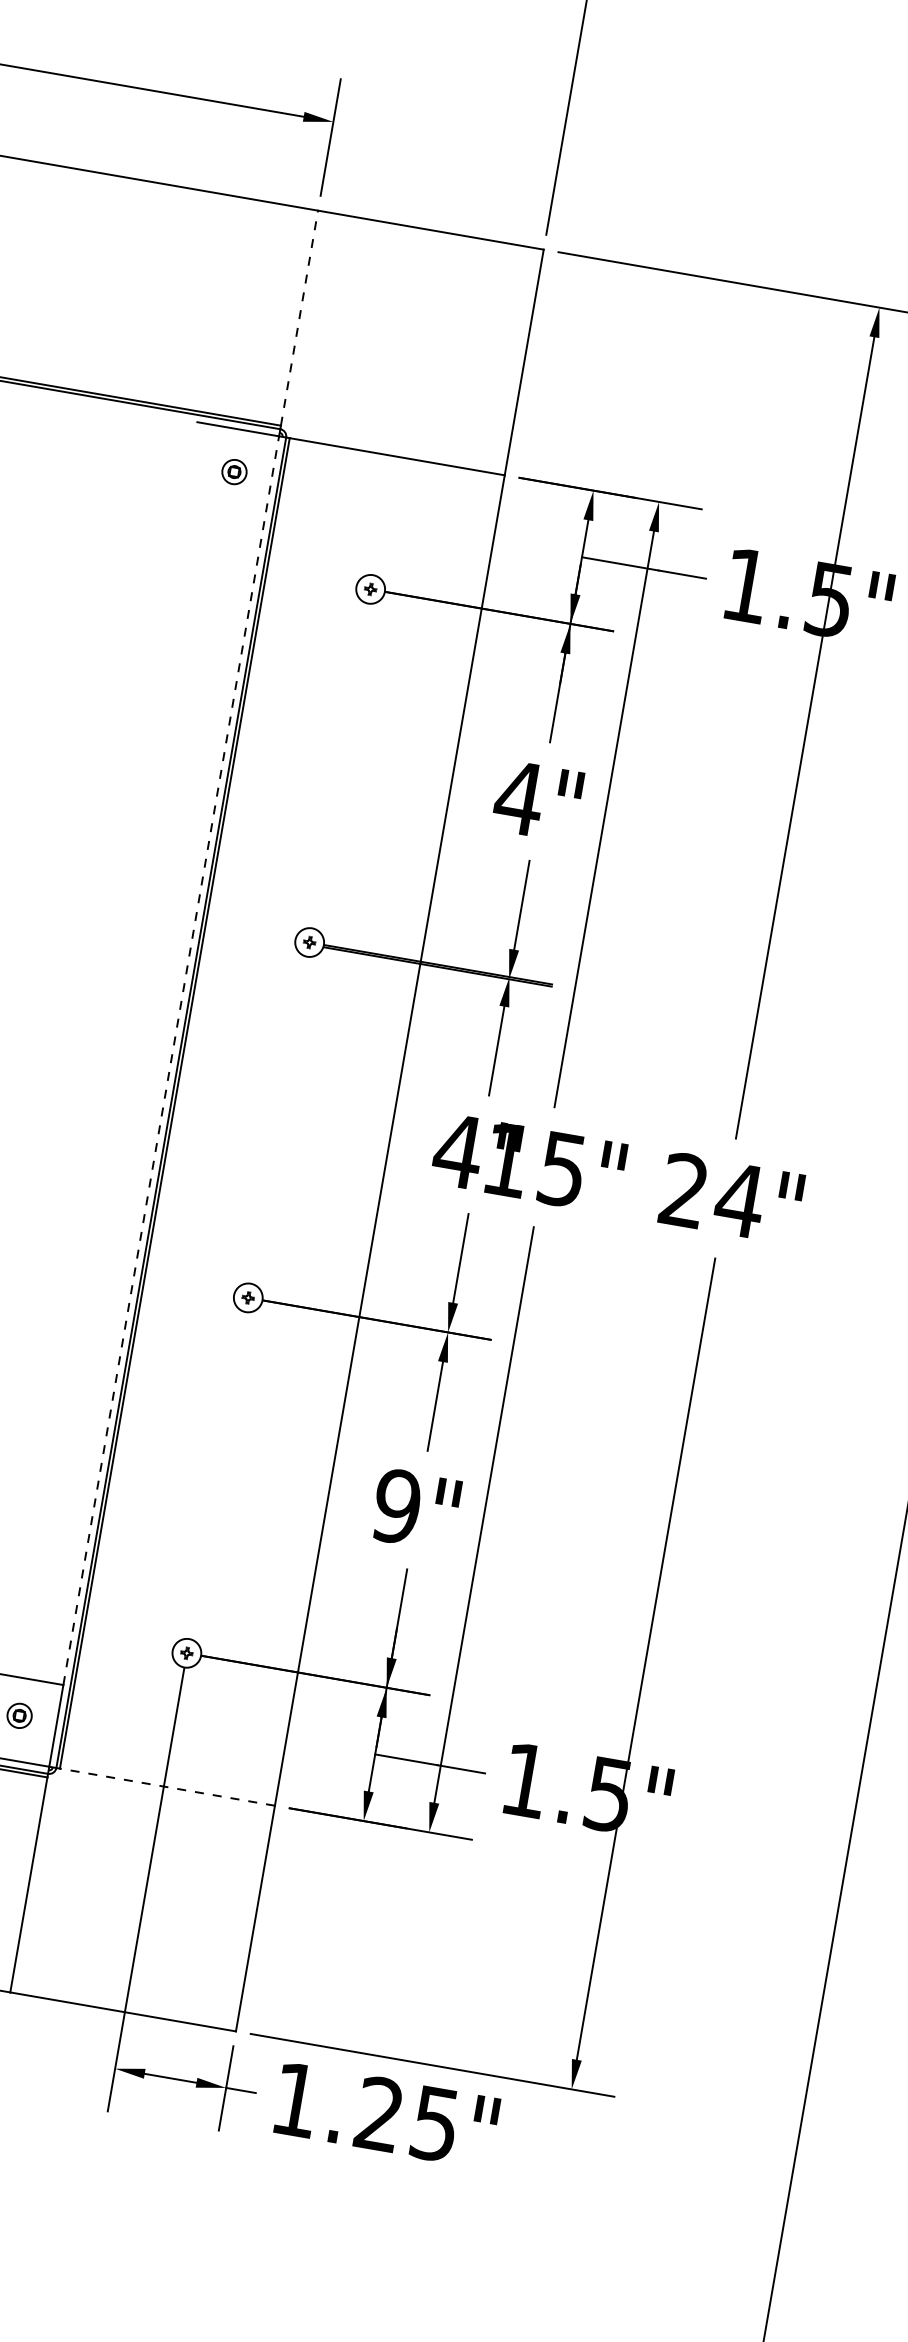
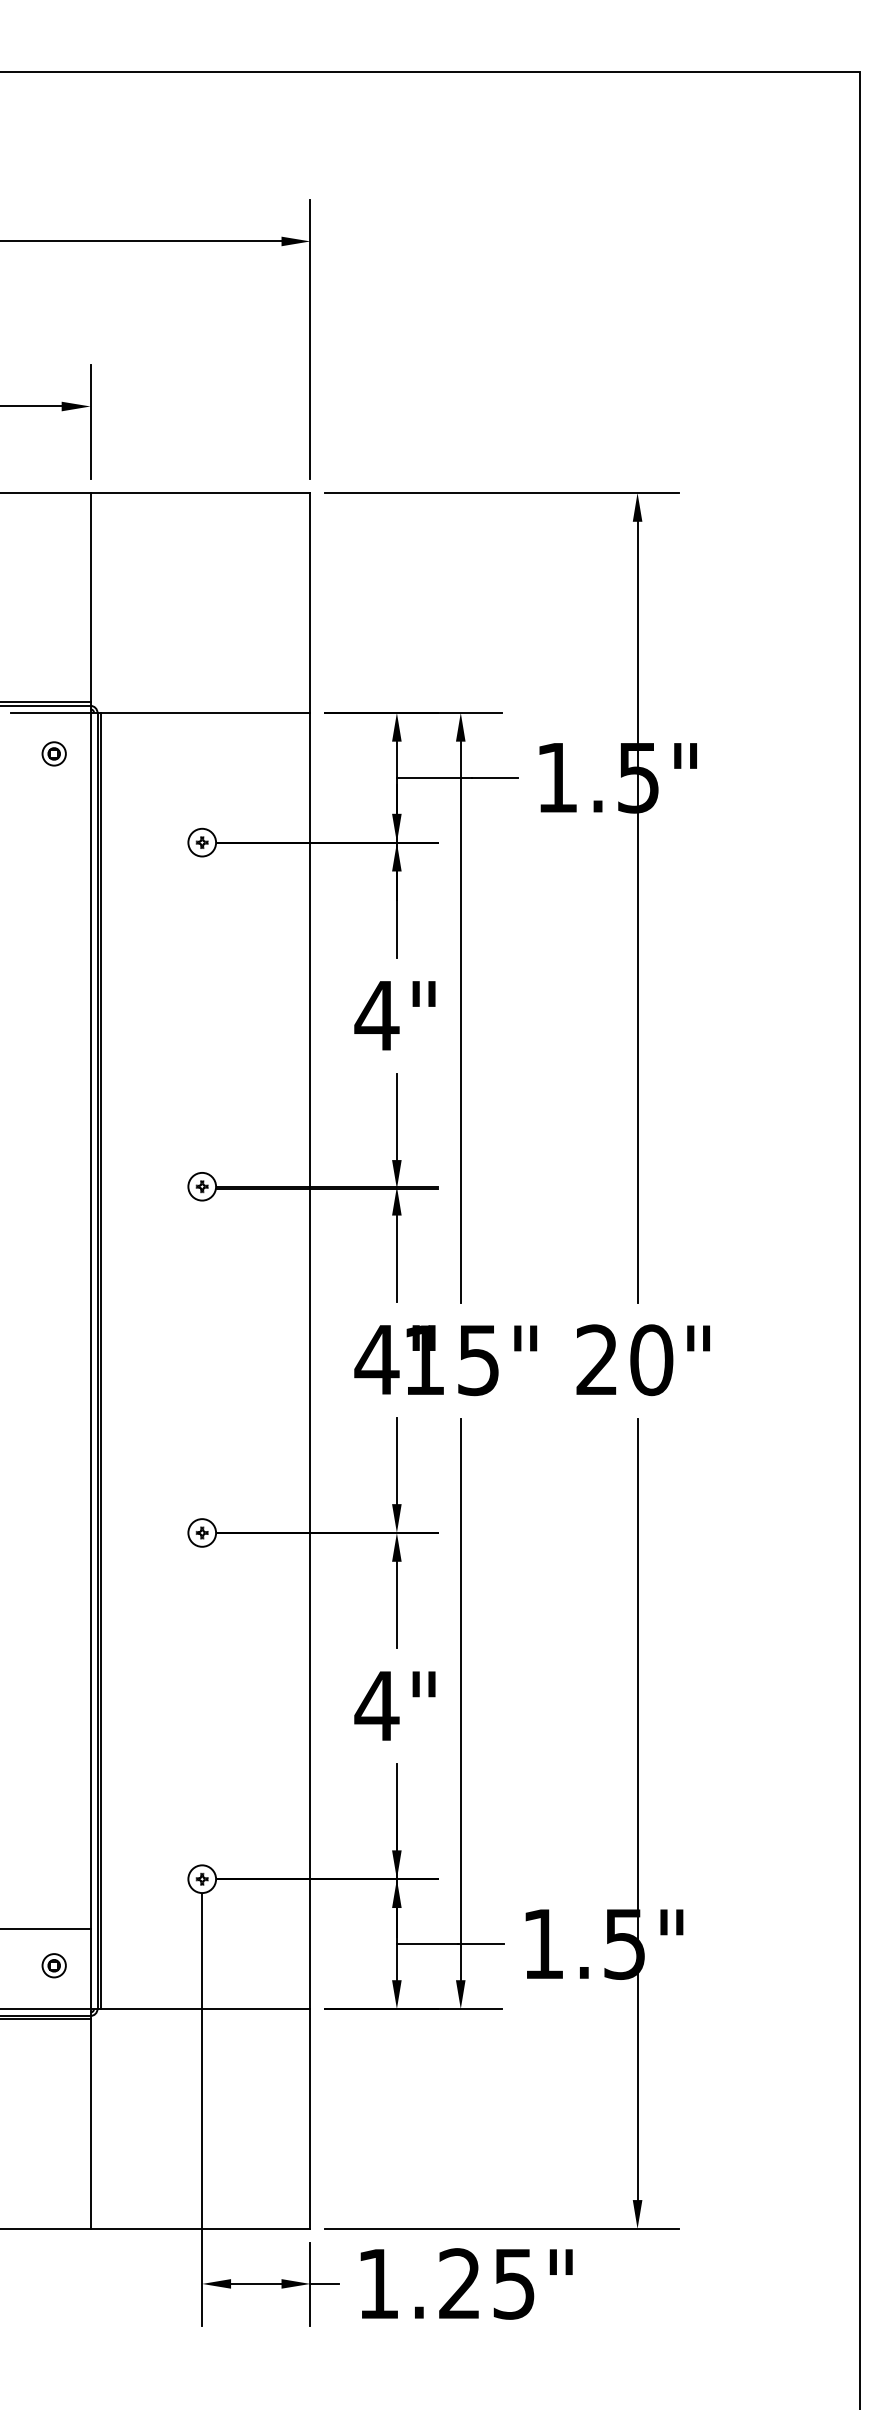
line: (299, 317) -> (90, 597), dashed -> solid
line: (171, 1060) -> (90, 1320), dashed -> solid
text: (739, 1200) -> (651, 1360), 24" -> 20"
text: (396, 1505) -> (376, 1705), 9" -> 4"
line: (167, 1787) -> (205, 2009), dashed -> solid

